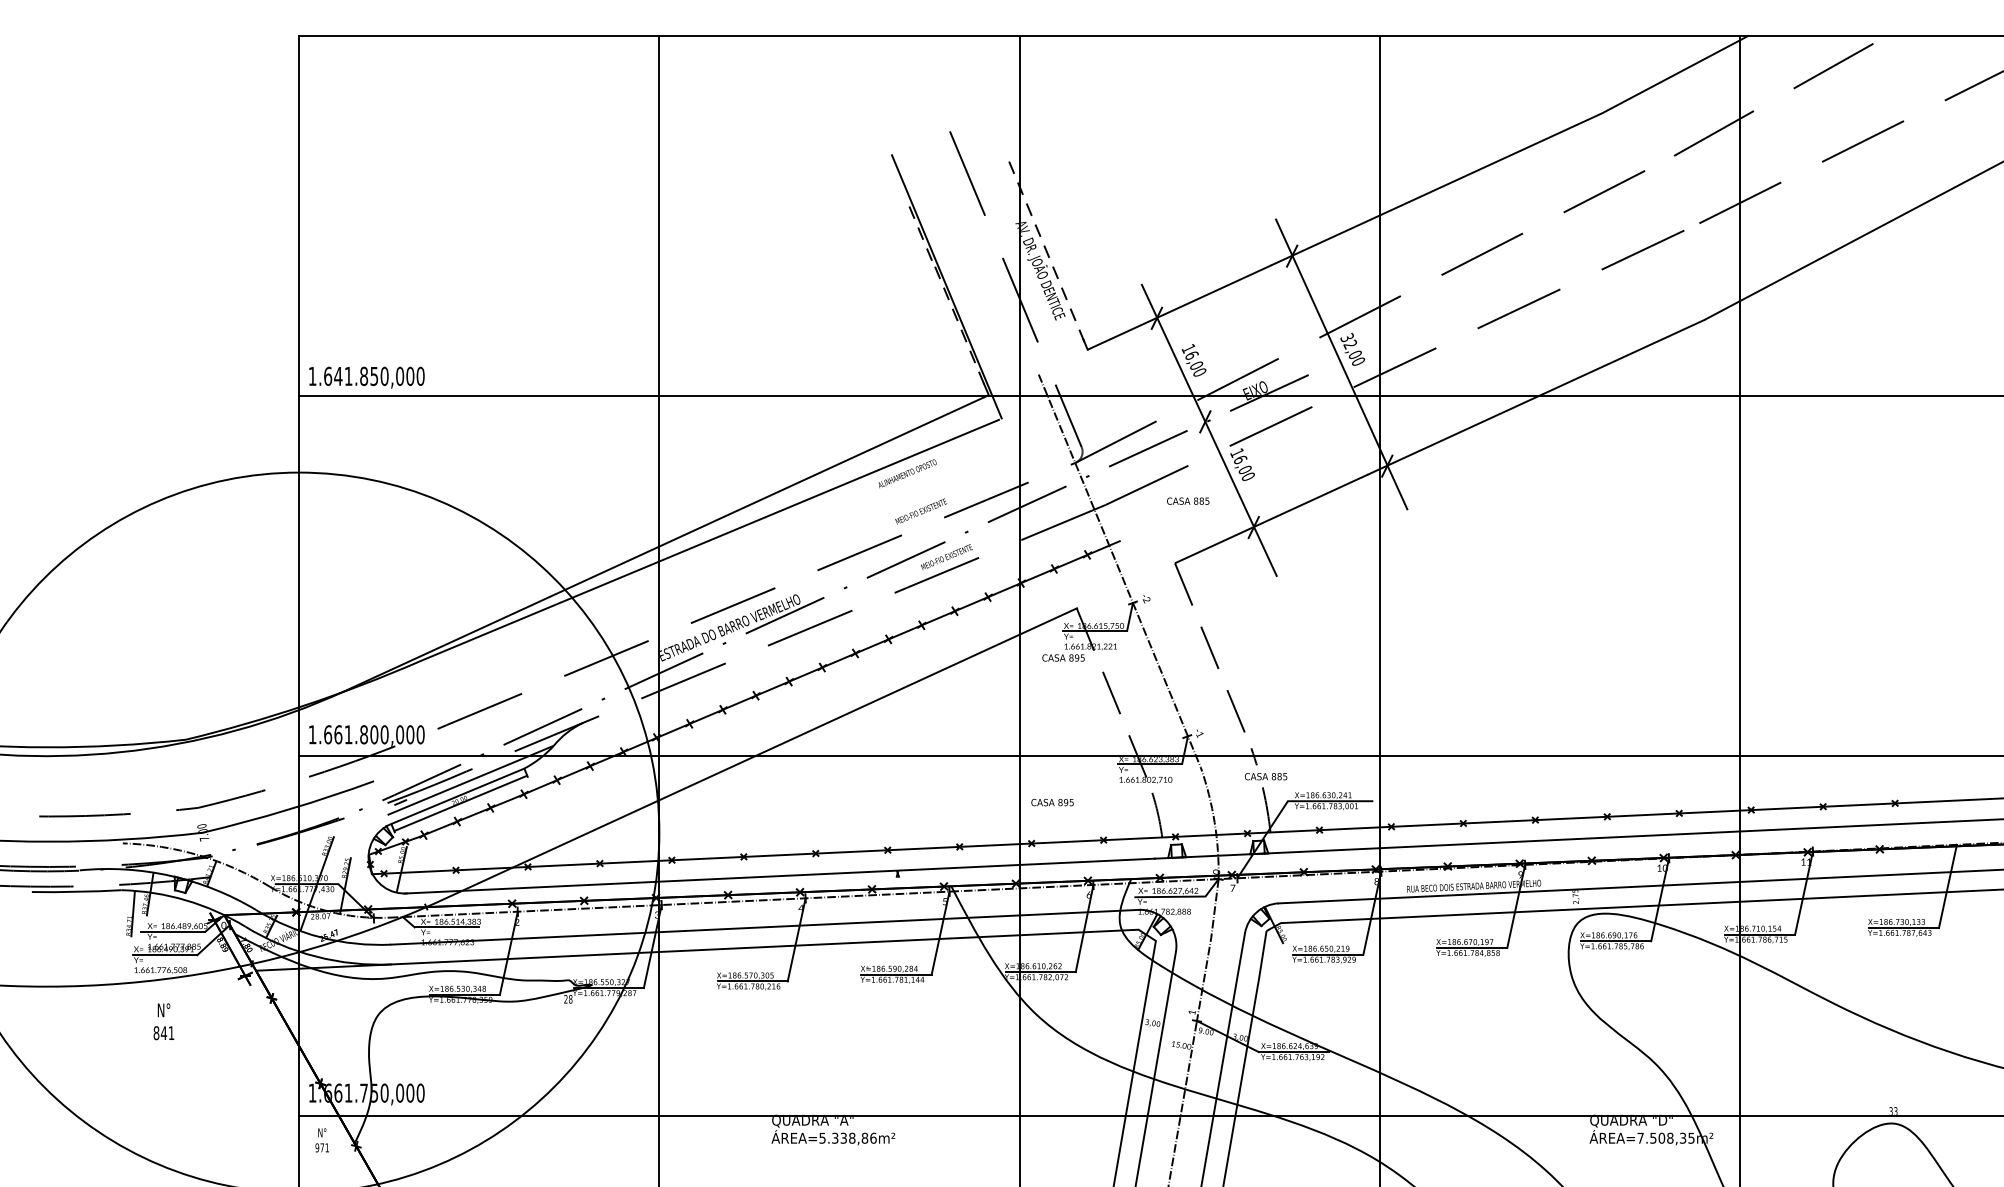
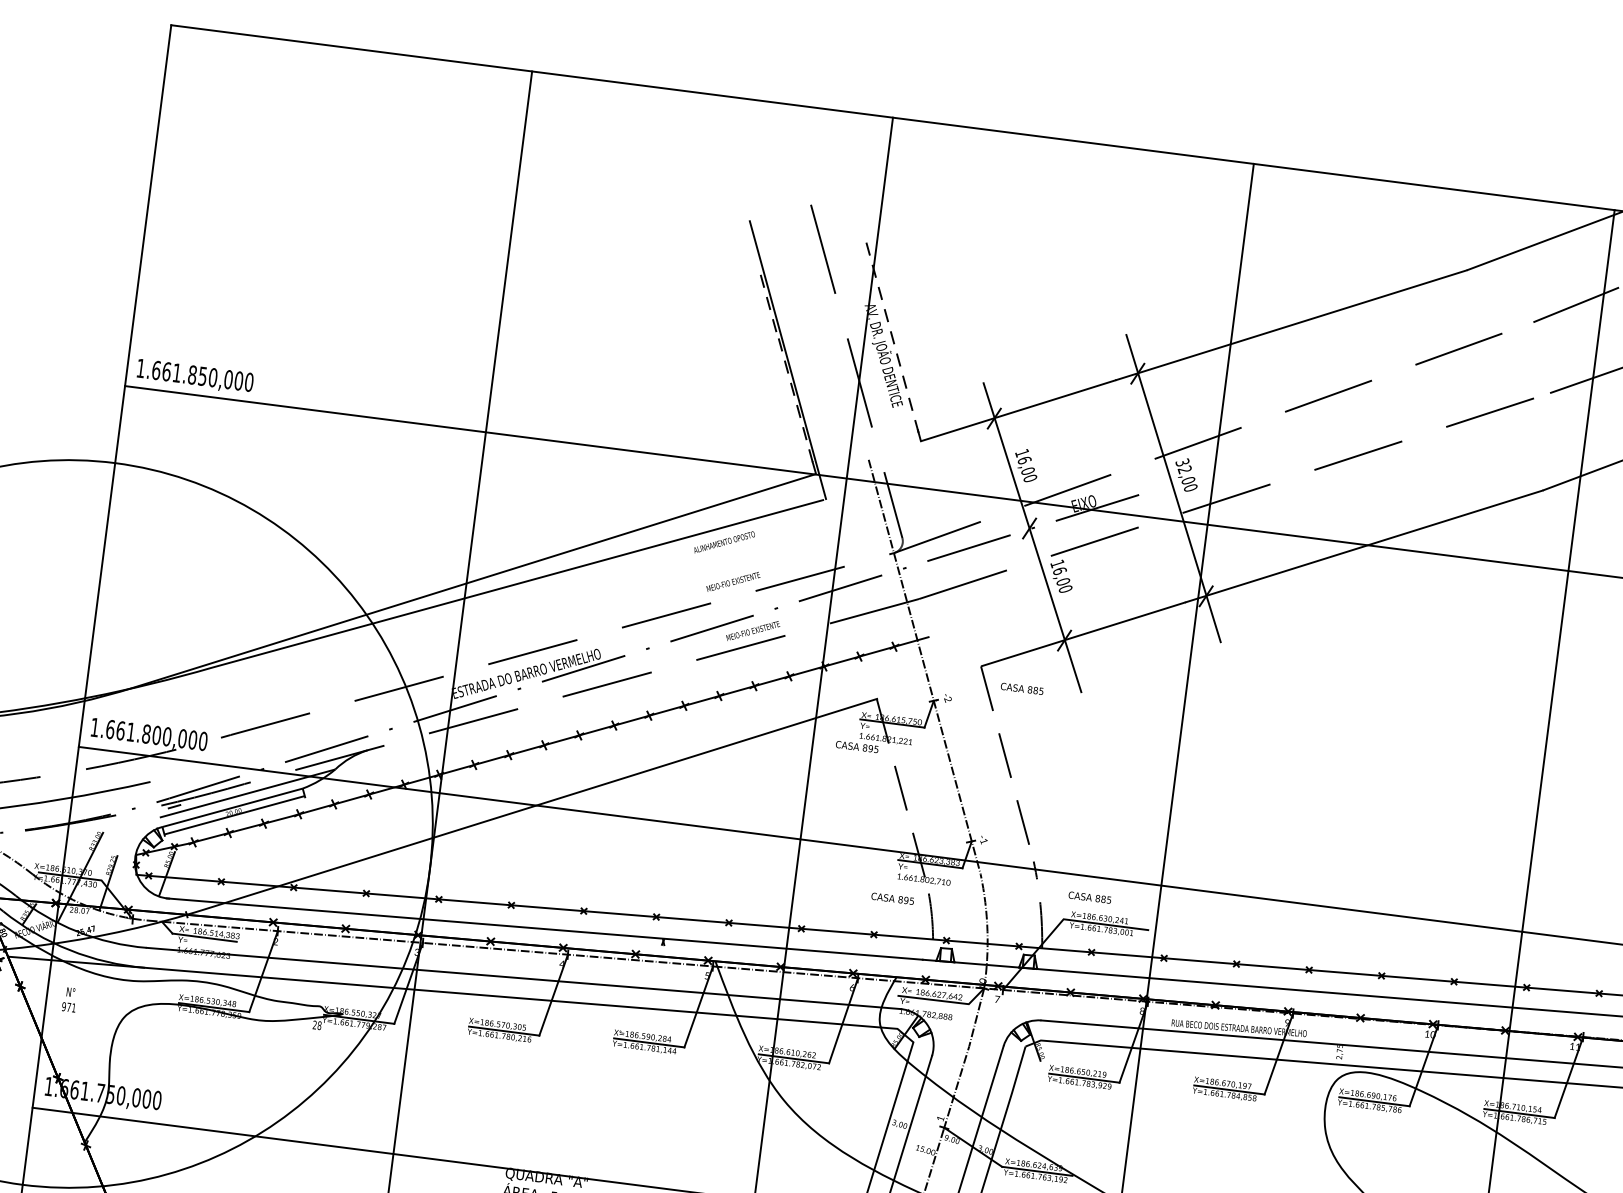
text: (338, 375) -> (167, 370), 1.641.850,000 -> 1.661.850,000
text: (1188, 500) -> (1022, 688), moved
text: (1265, 776) -> (1089, 897), moved
text: (1052, 802) -> (892, 898), moved
text: (321, 1140) -> (69, 999), moved

